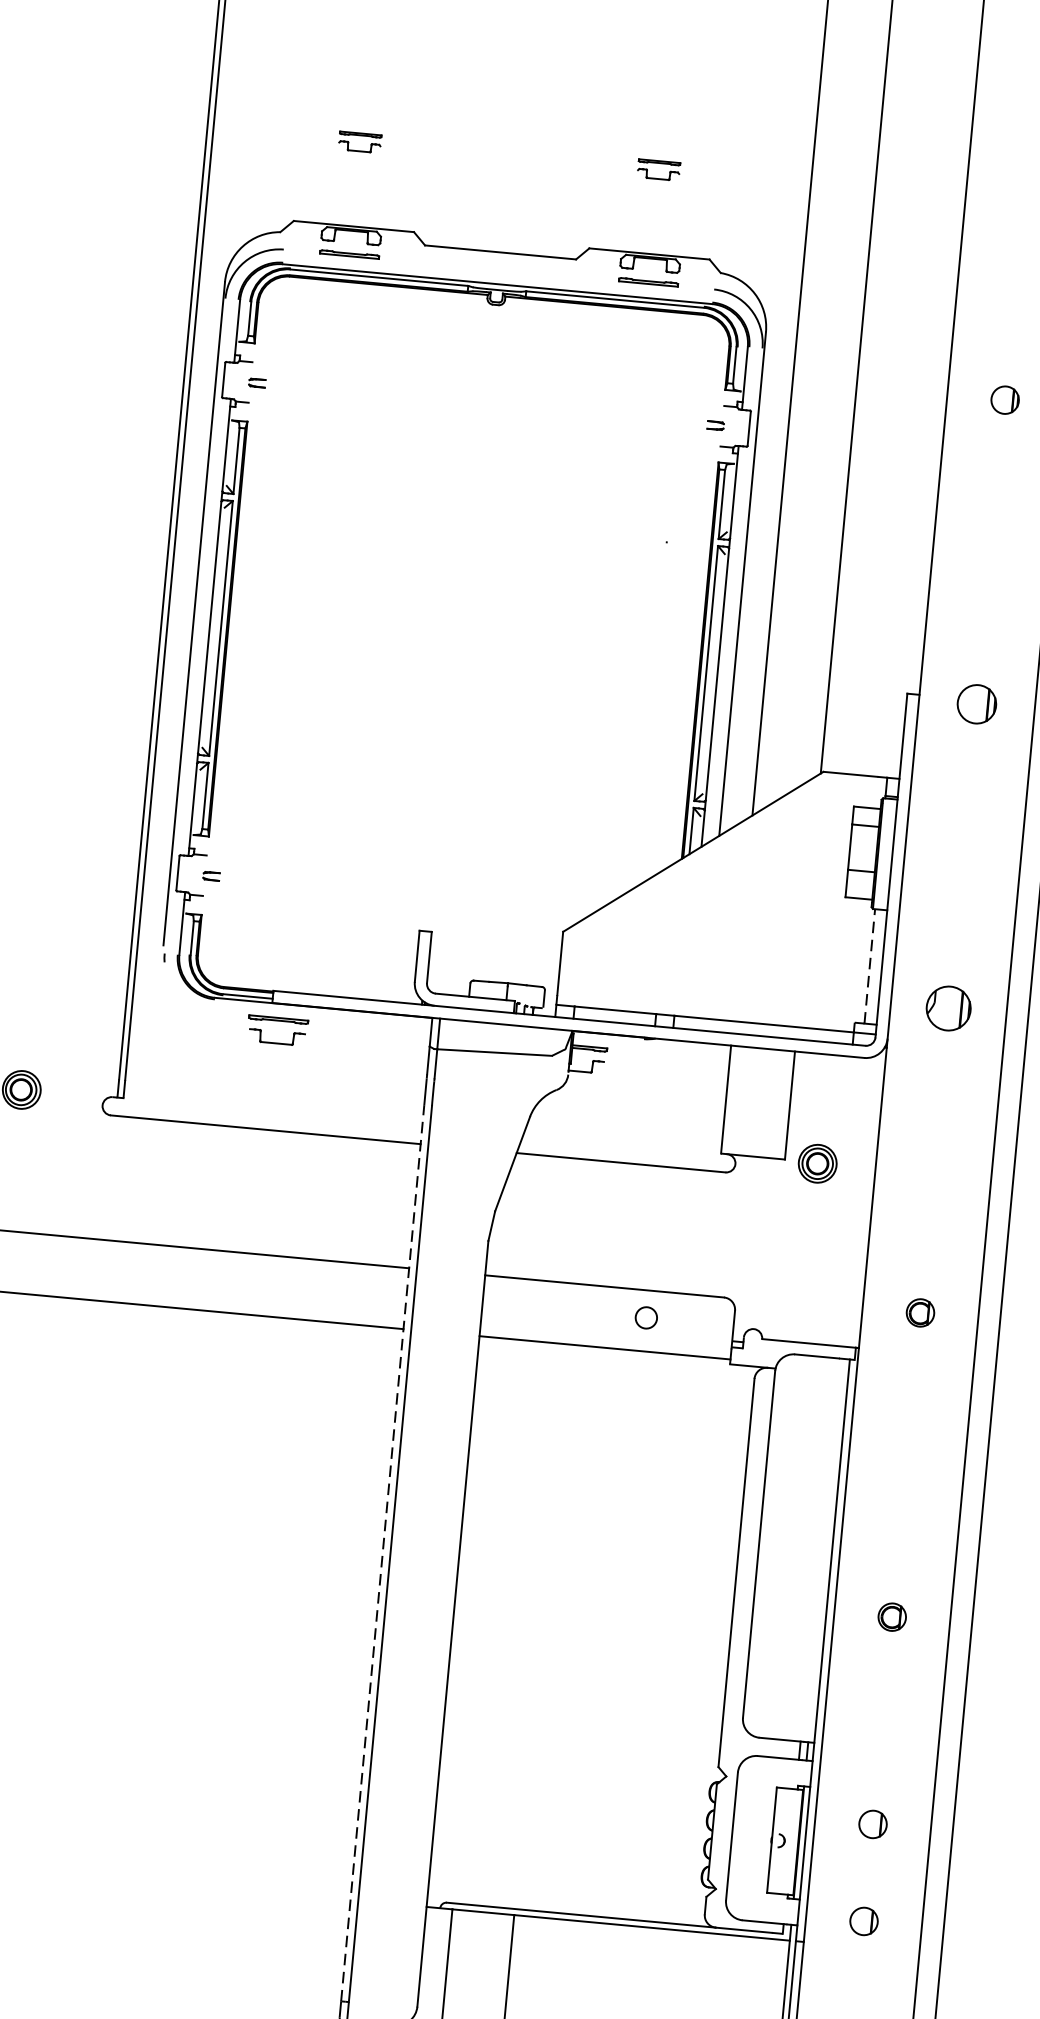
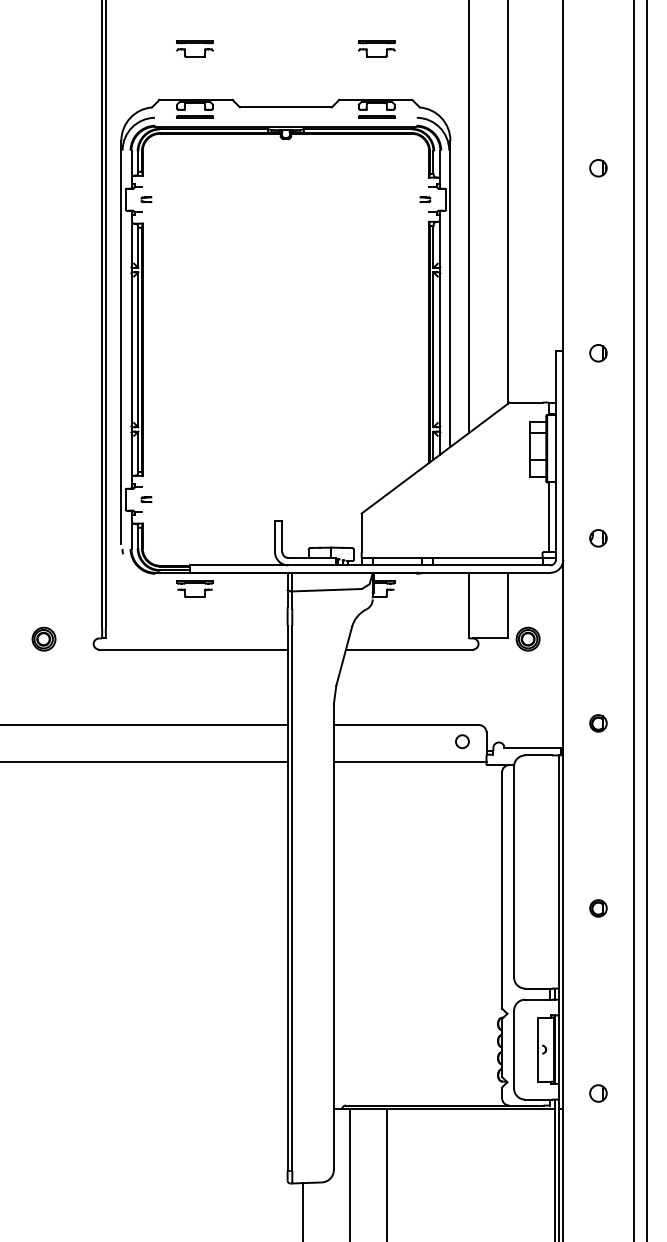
part: (359, 141) -> (194, 48), size x1.43
part: (658, 169) -> (376, 48), size x1.43
part: (976, 704) -> (598, 353), size x0.71
line: (869, 966) -> (548, 517), dashed -> solid
part: (948, 1008) -> (598, 538), size x0.62
circle: (646, 1317) -> (462, 741), moved
line: (382, 1553) -> (287, 898), dashed -> solid
part: (873, 1824) -> (598, 1034), removed

